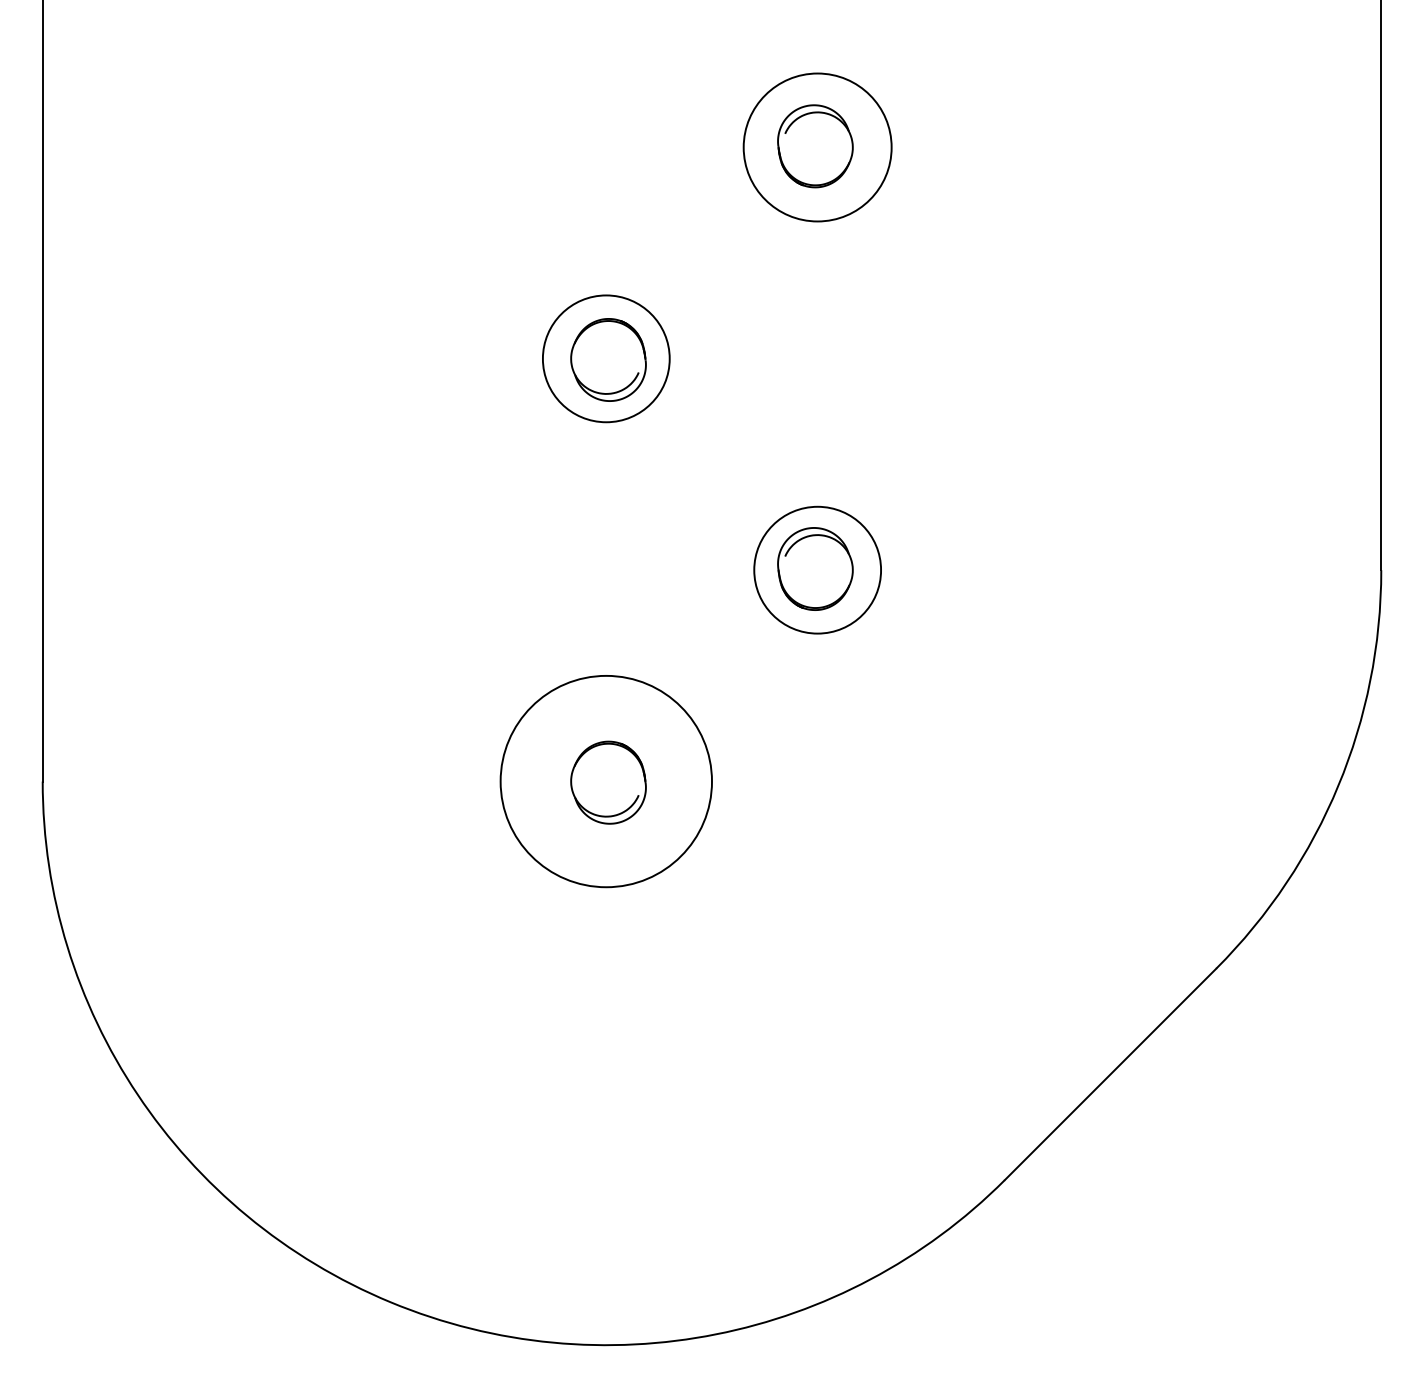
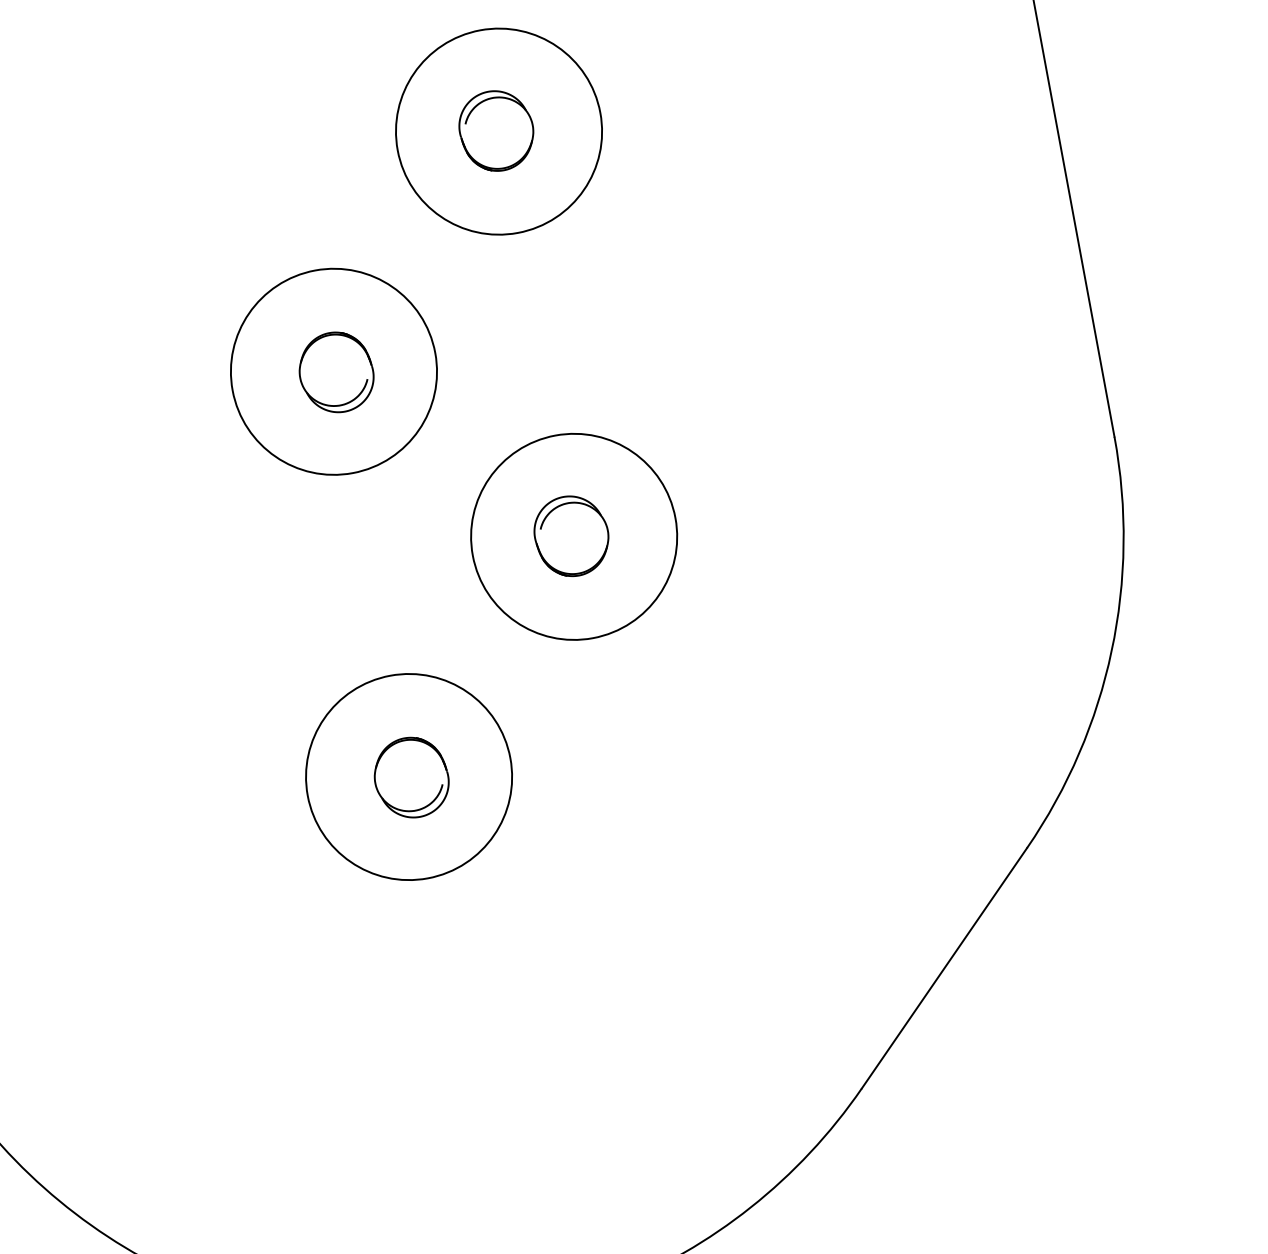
circle: (817, 147) -> (498, 131), size x1.43
circle: (606, 358) -> (334, 371), size x1.67
circle: (817, 569) -> (573, 536), size x1.67

